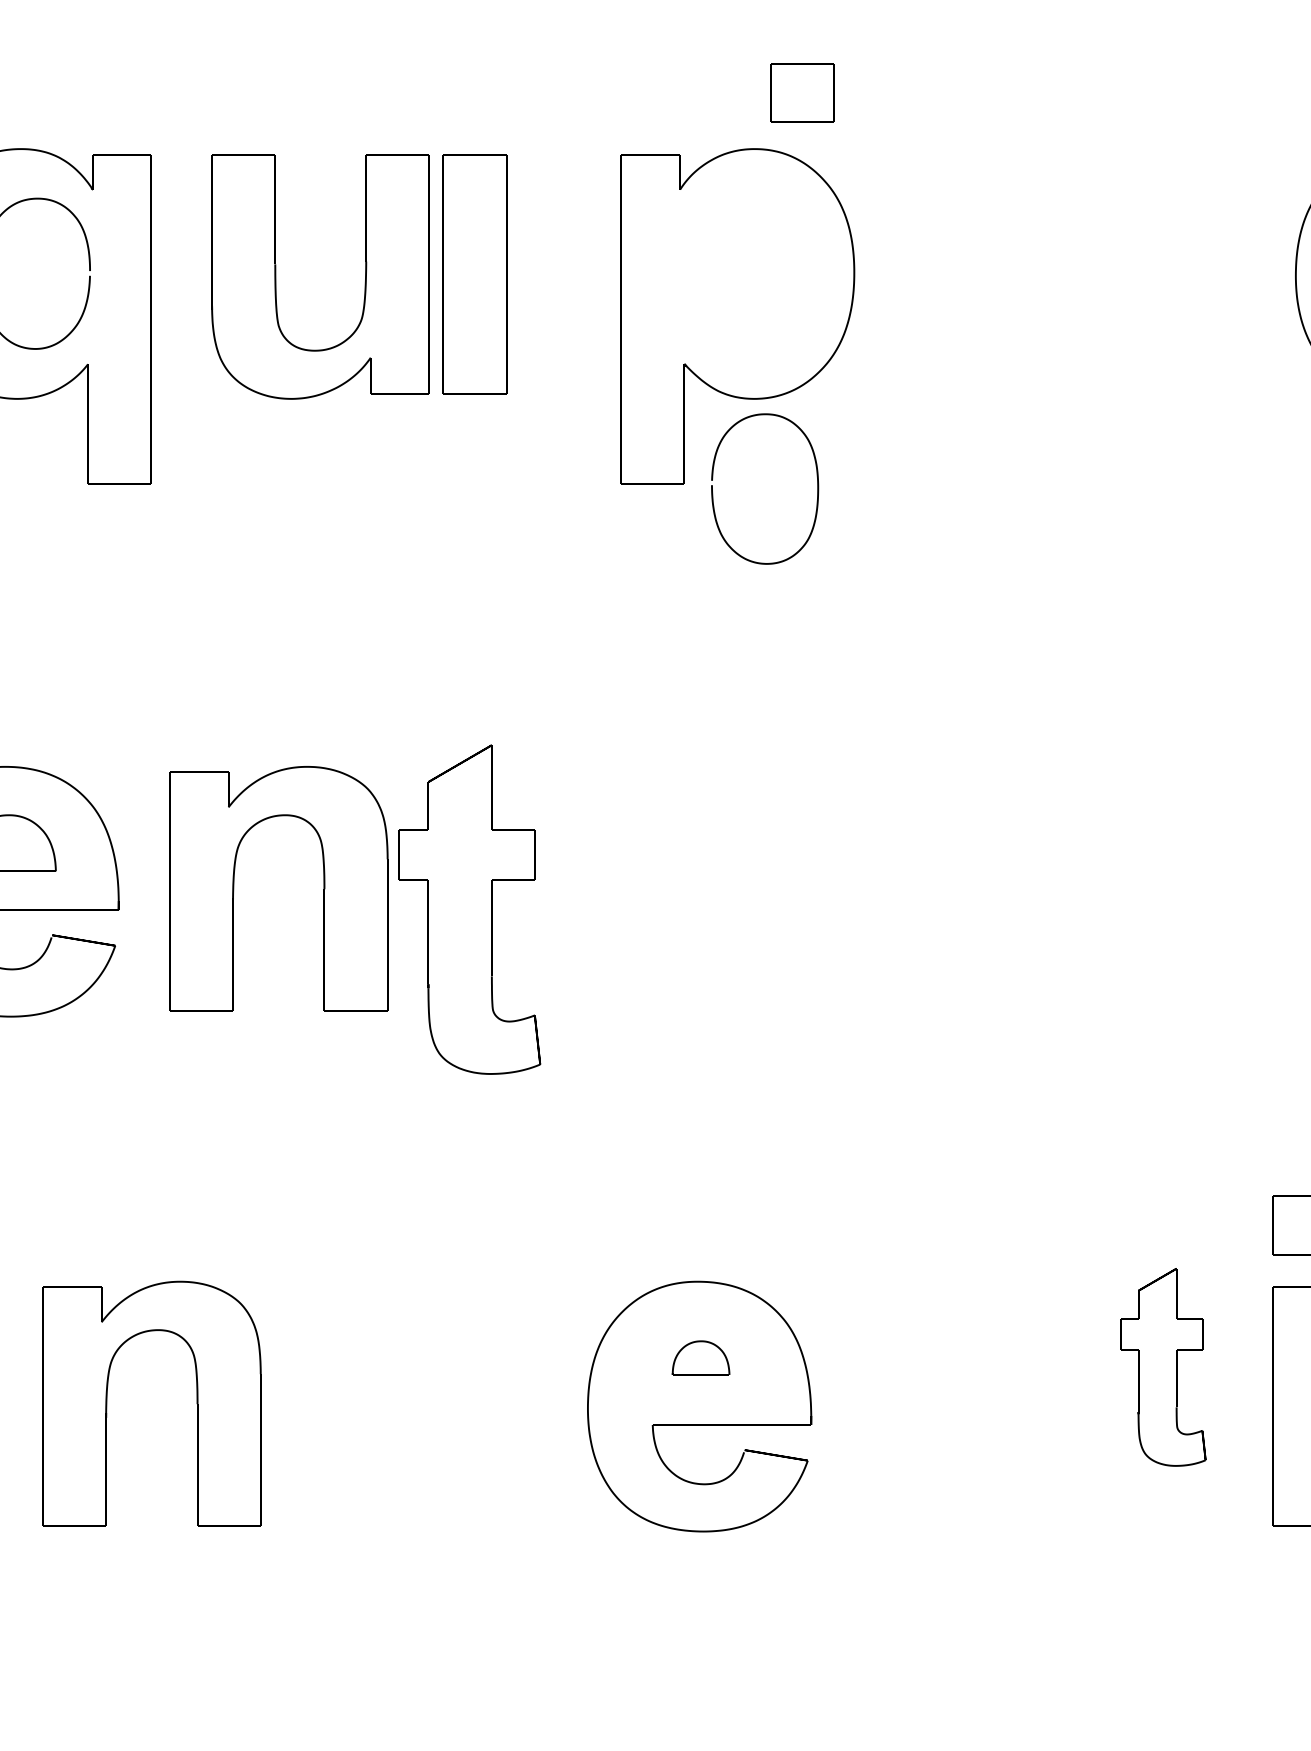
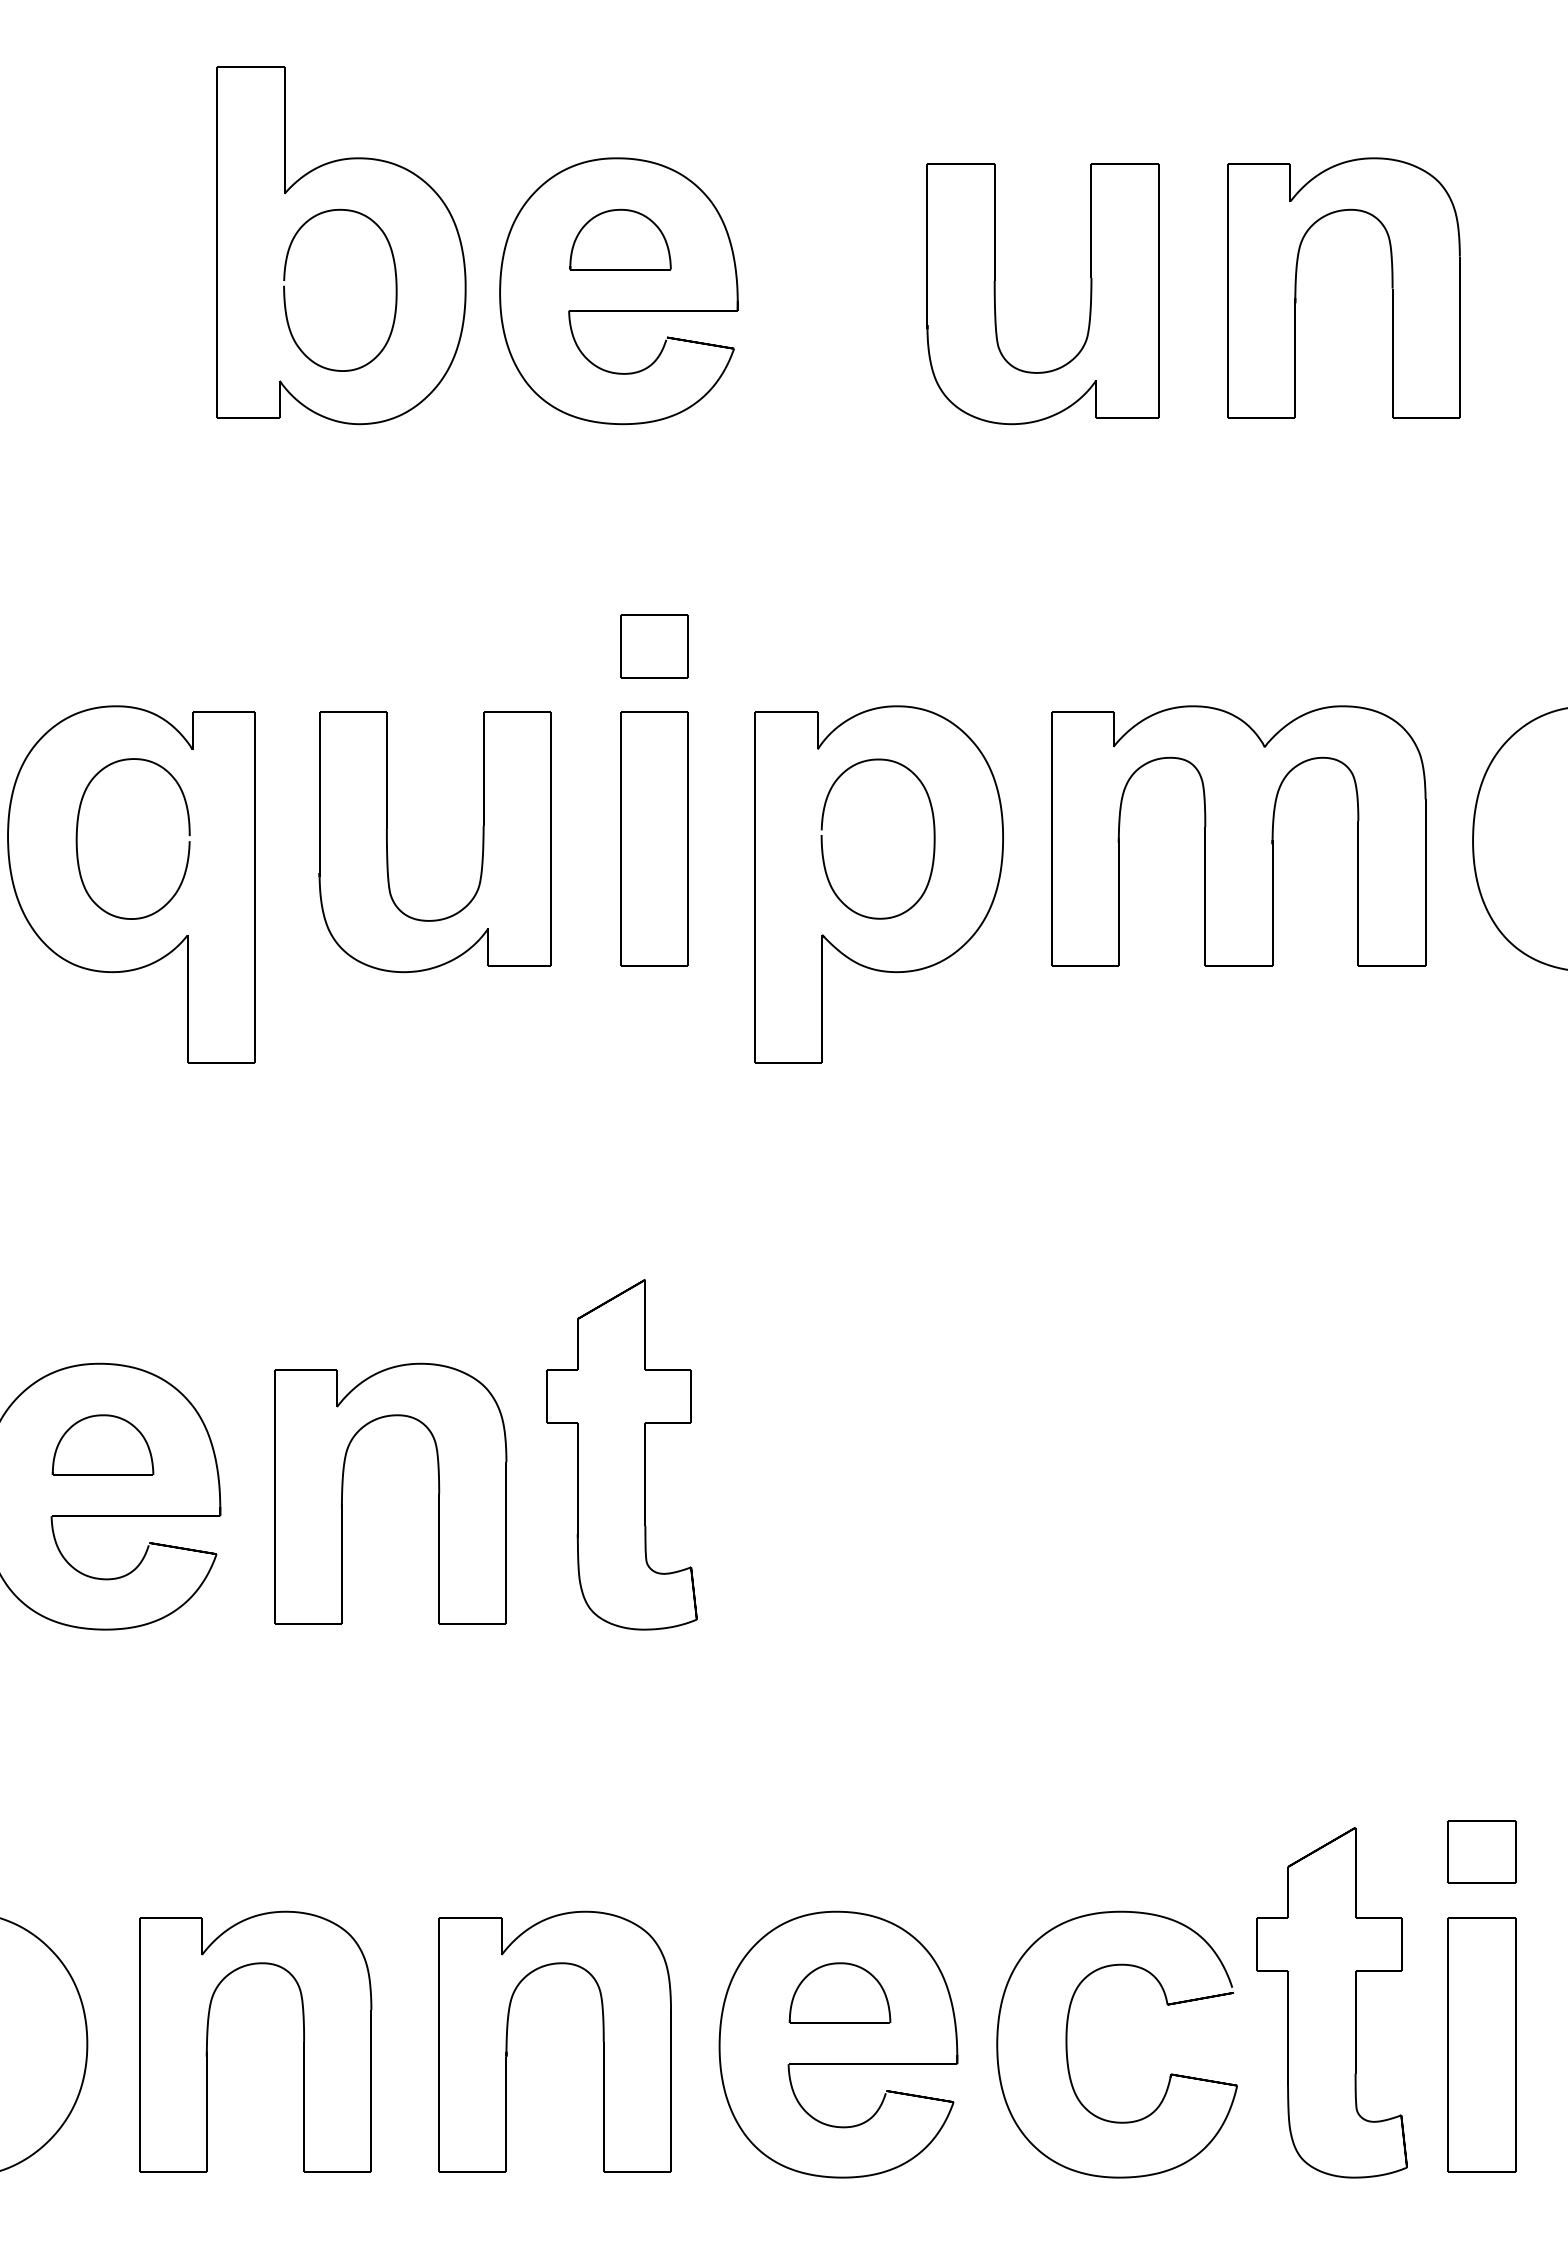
part: (802, 92) -> (654, 646), moved
part: (1075, 270) -> (1238, 835), added
part: (475, 273) -> (654, 838), moved
curve: (712, 488) -> (822, 838), moved
part: (469, 909) -> (621, 1454), moved
part: (700, 1357) -> (839, 1992), size x1.67
part: (1162, 1366) -> (1331, 2002), size x1.67
part: (388, 1403) -> (507, 2041), added
part: (914, 1406) -> (1067, 2044), added

